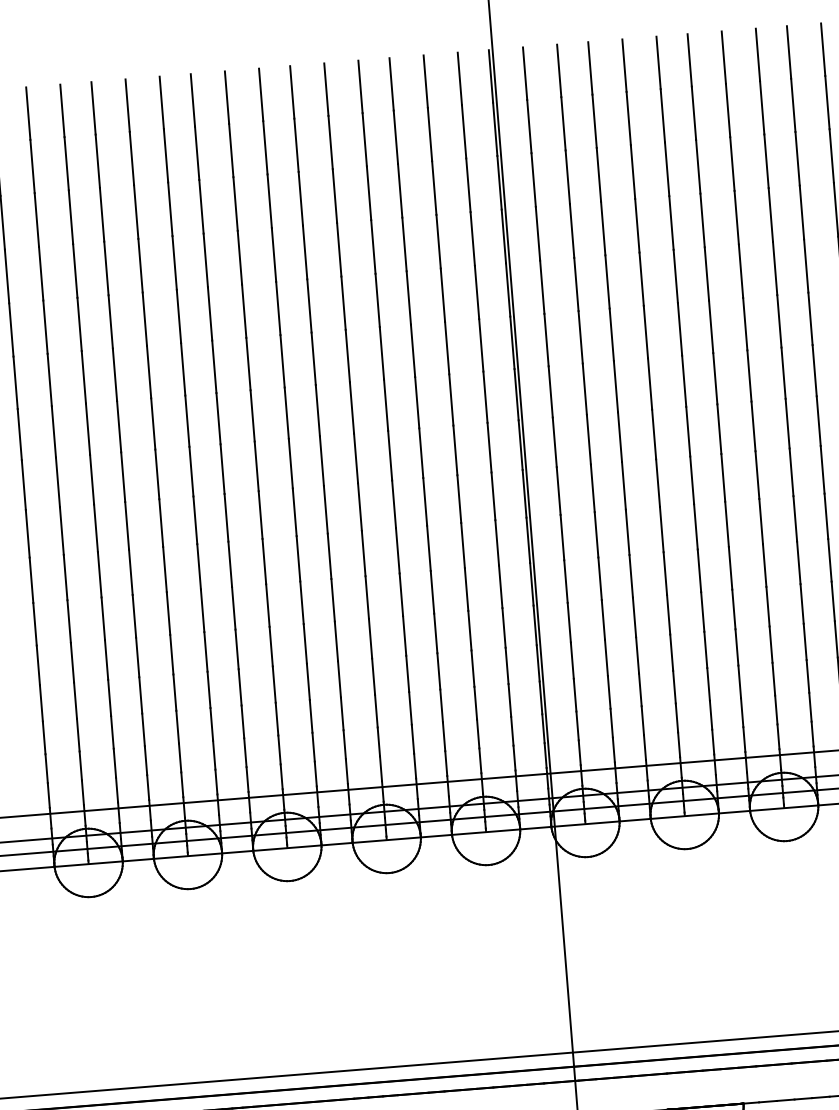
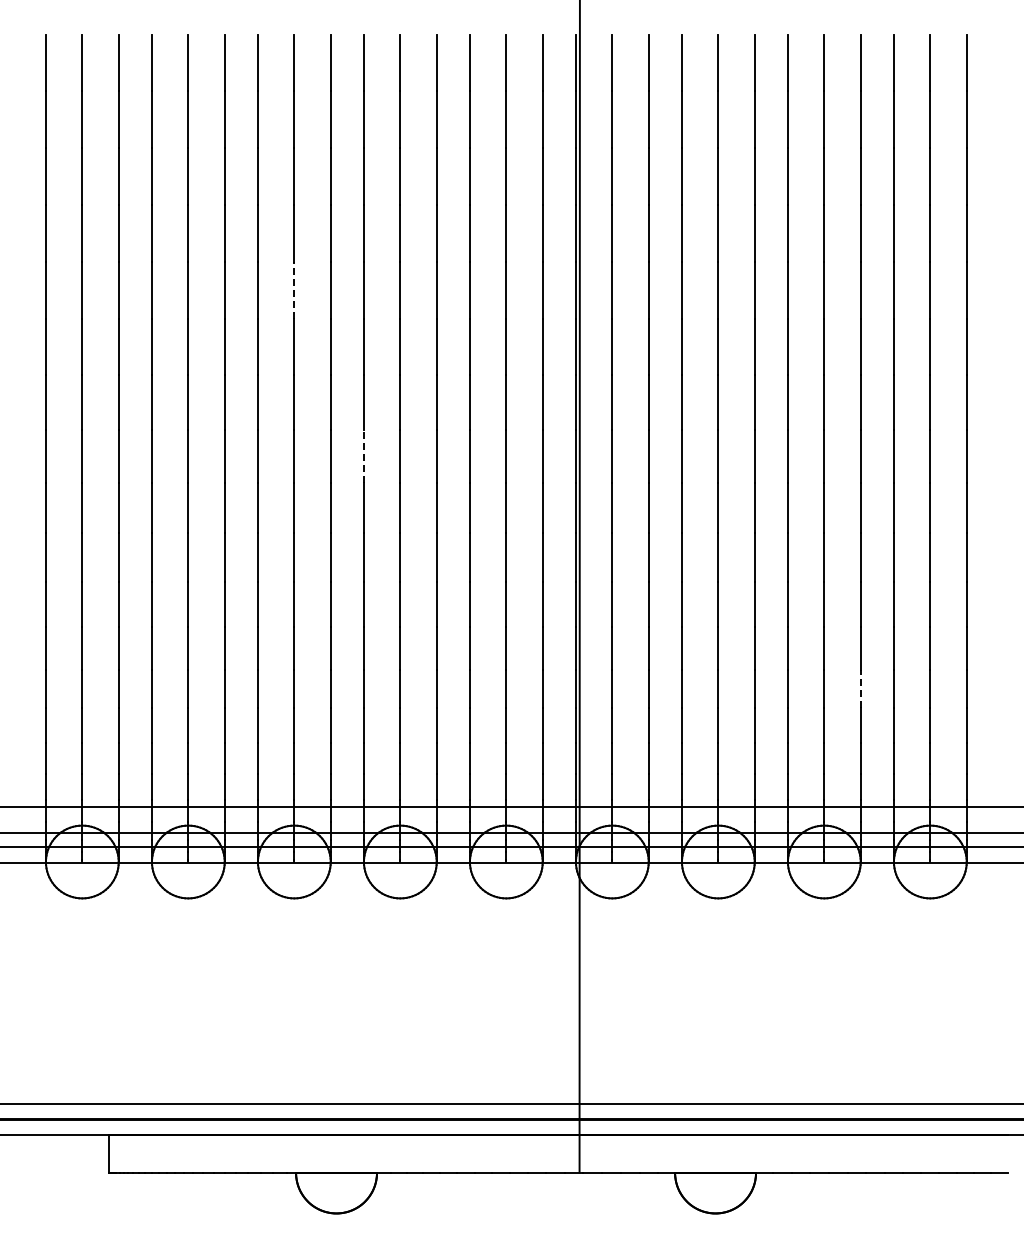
line: (244, 311) -> (294, 290), solid -> dashed
line: (321, 460) -> (363, 455), solid -> dashed
line: (804, 641) -> (860, 688), solid -> dashed

